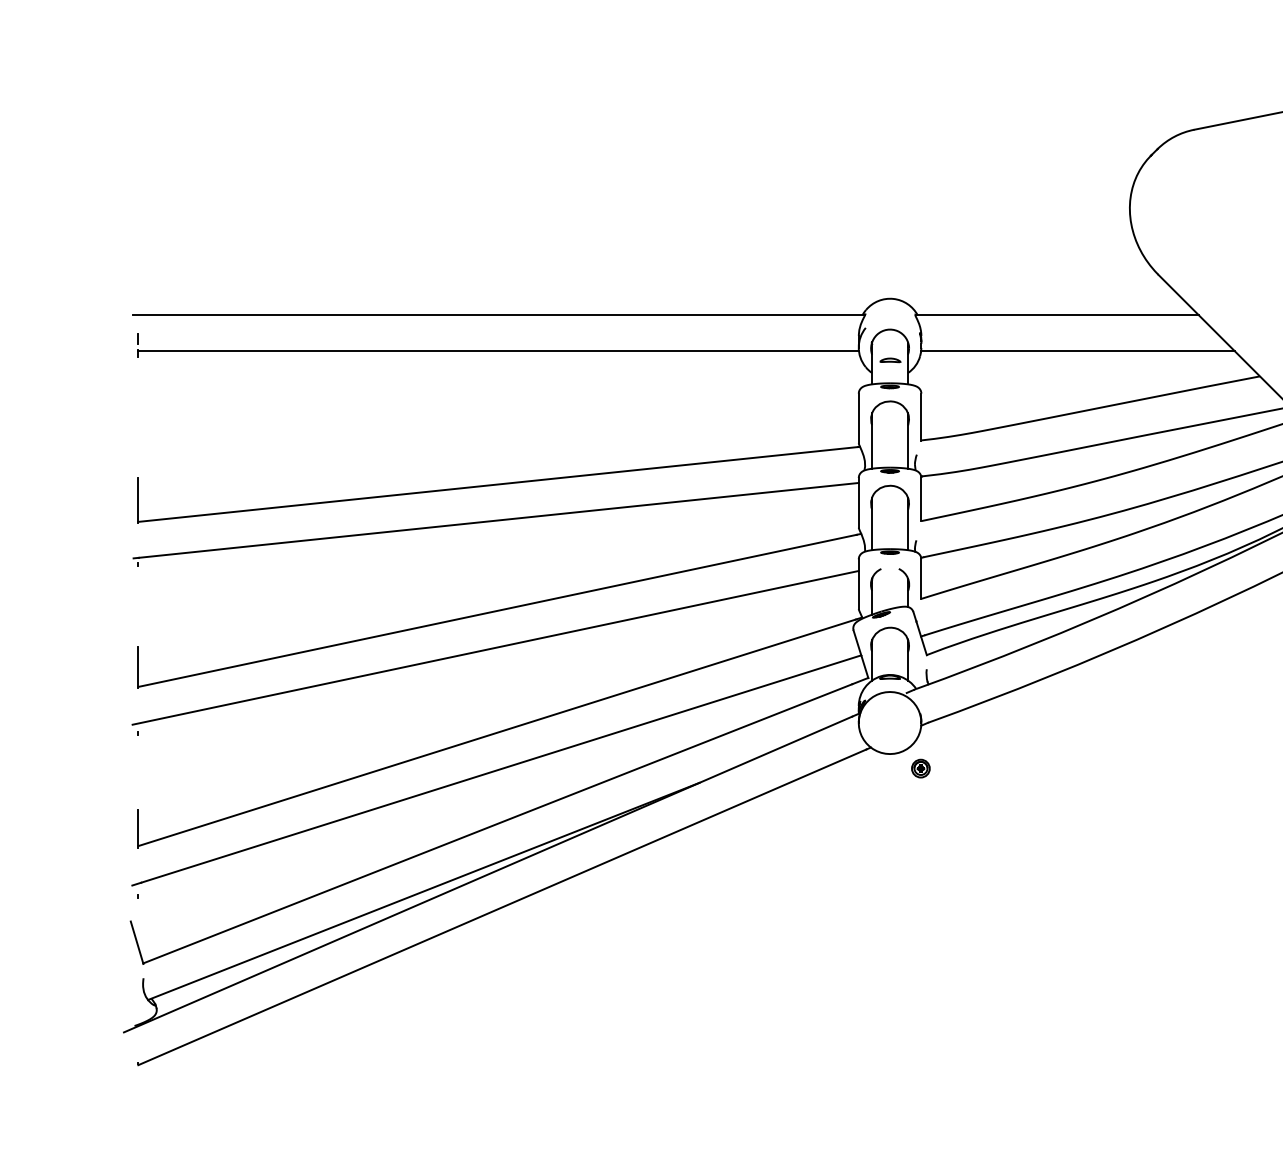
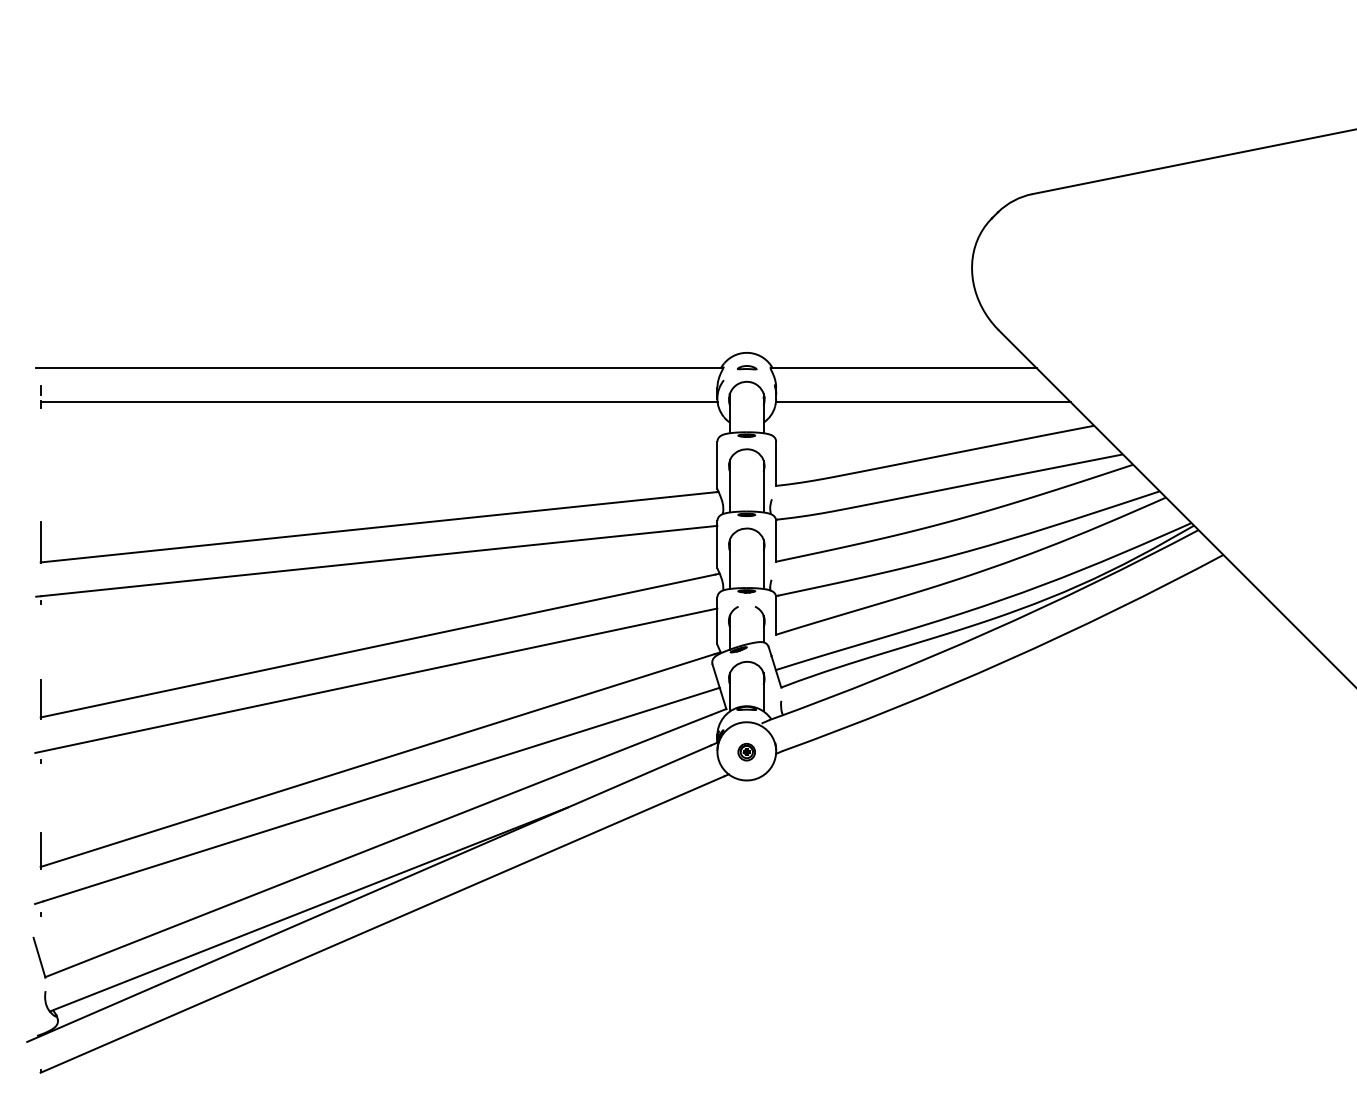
part: (890, 360) -> (747, 367), moved
part: (920, 768) -> (746, 752), moved

